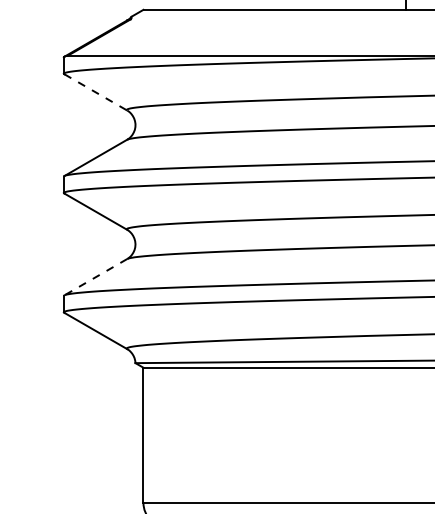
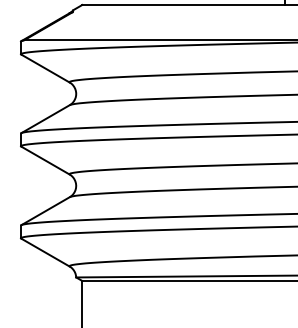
line: (96, 92) -> (46, 68), dashed -> solid
line: (95, 277) -> (45, 211), dashed -> solid

